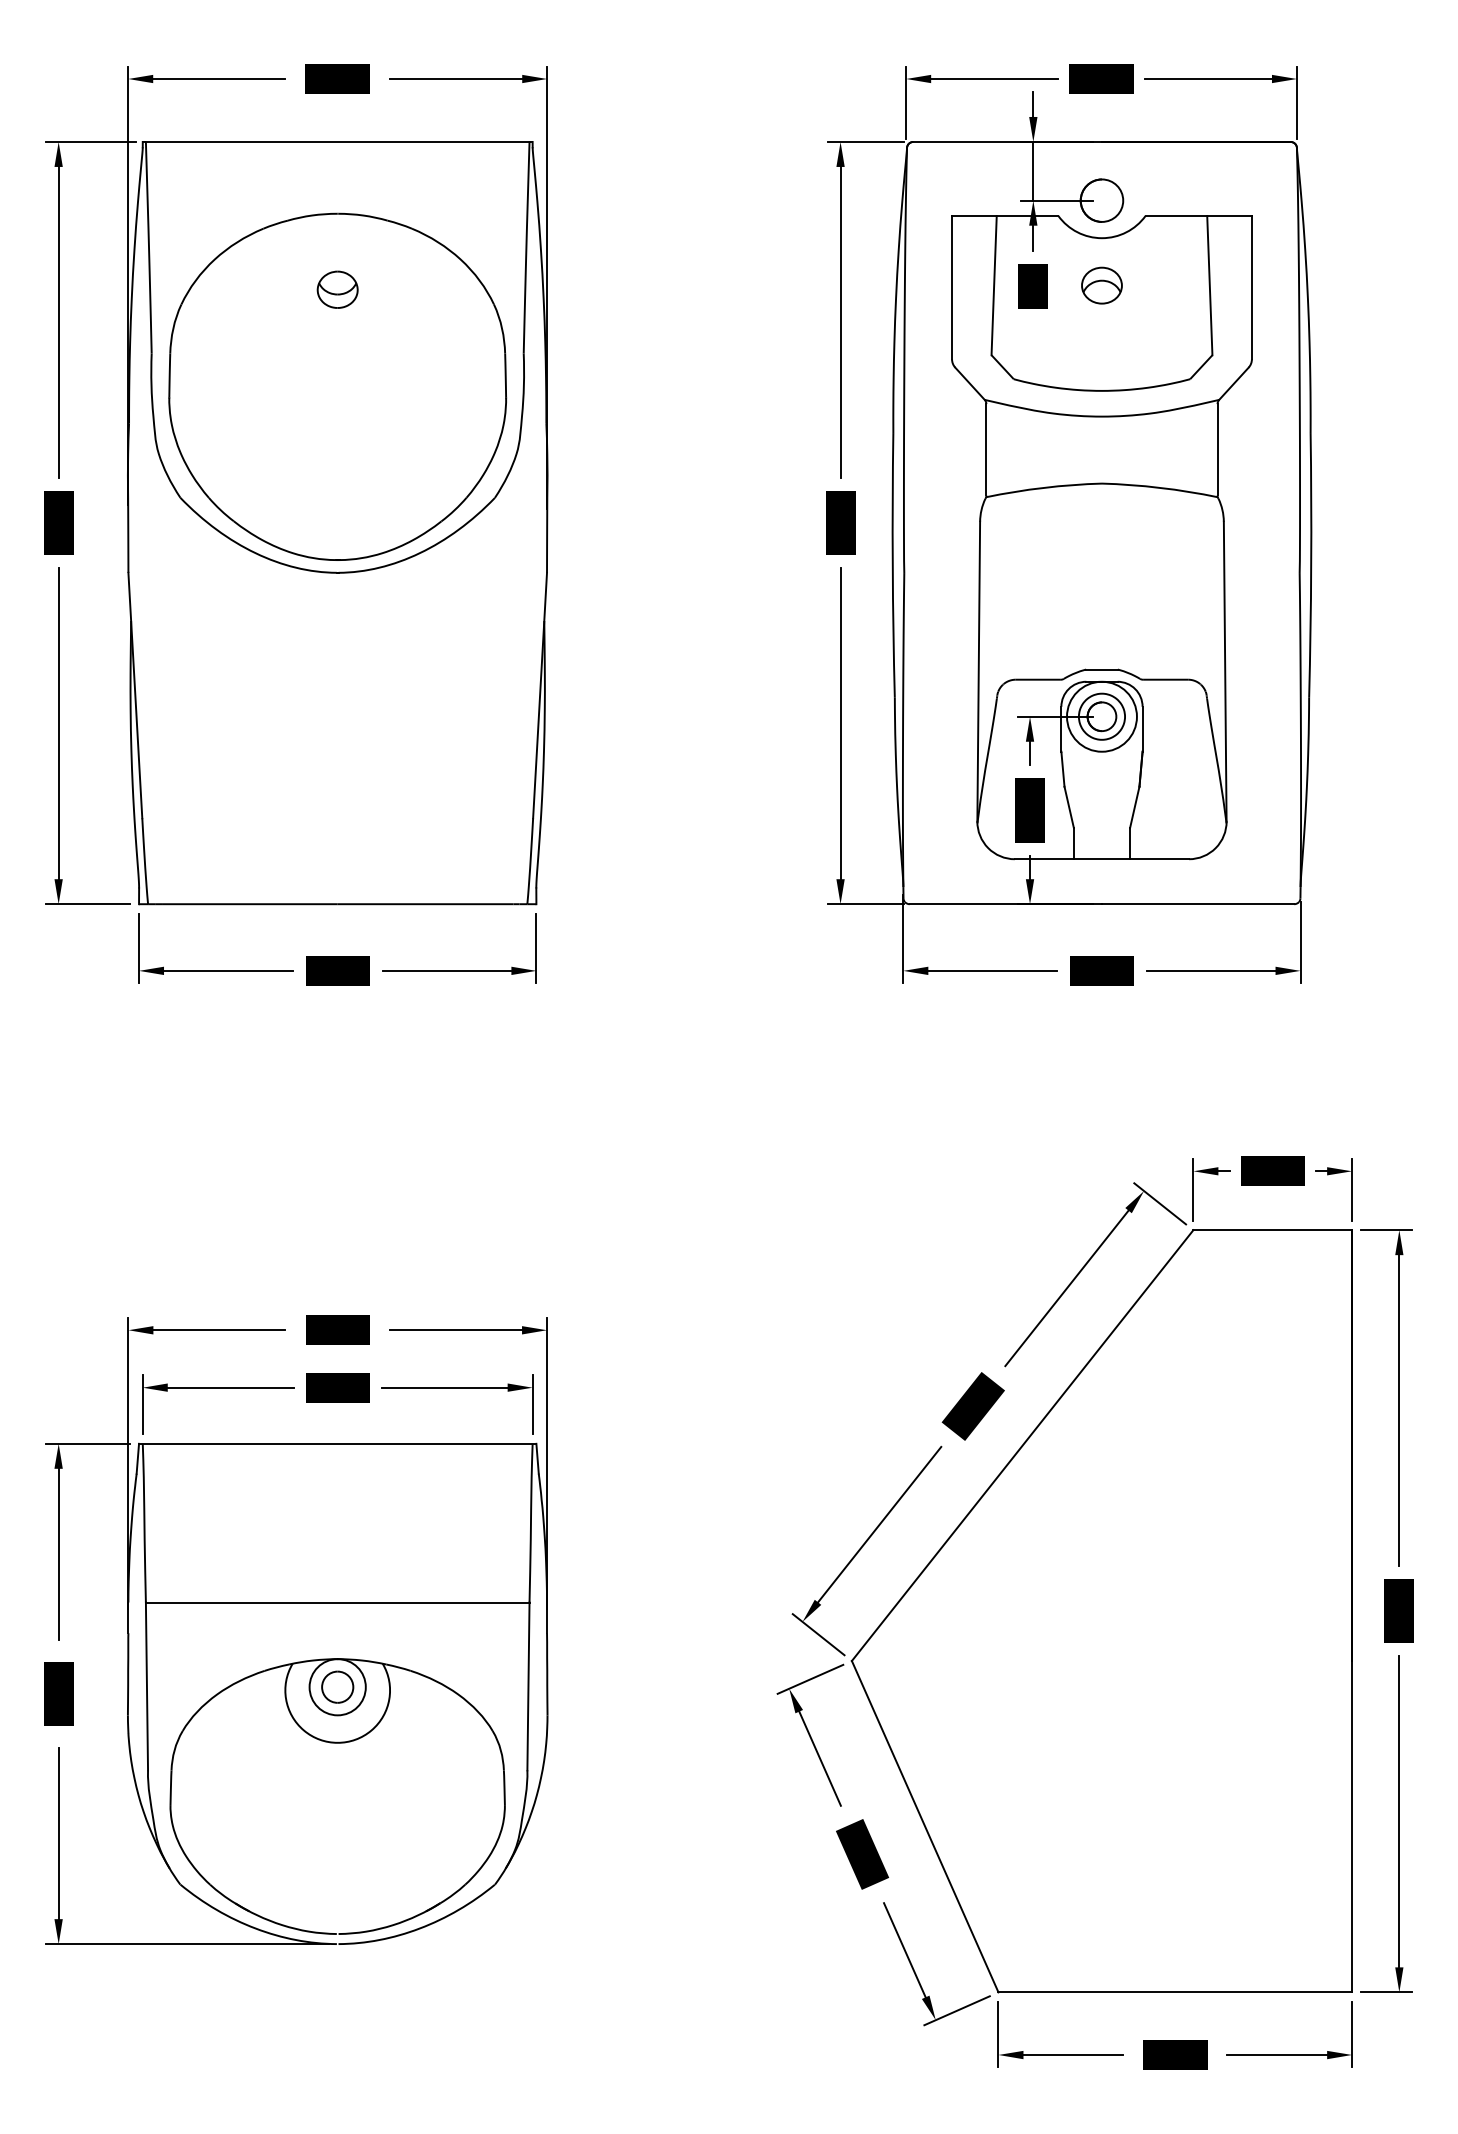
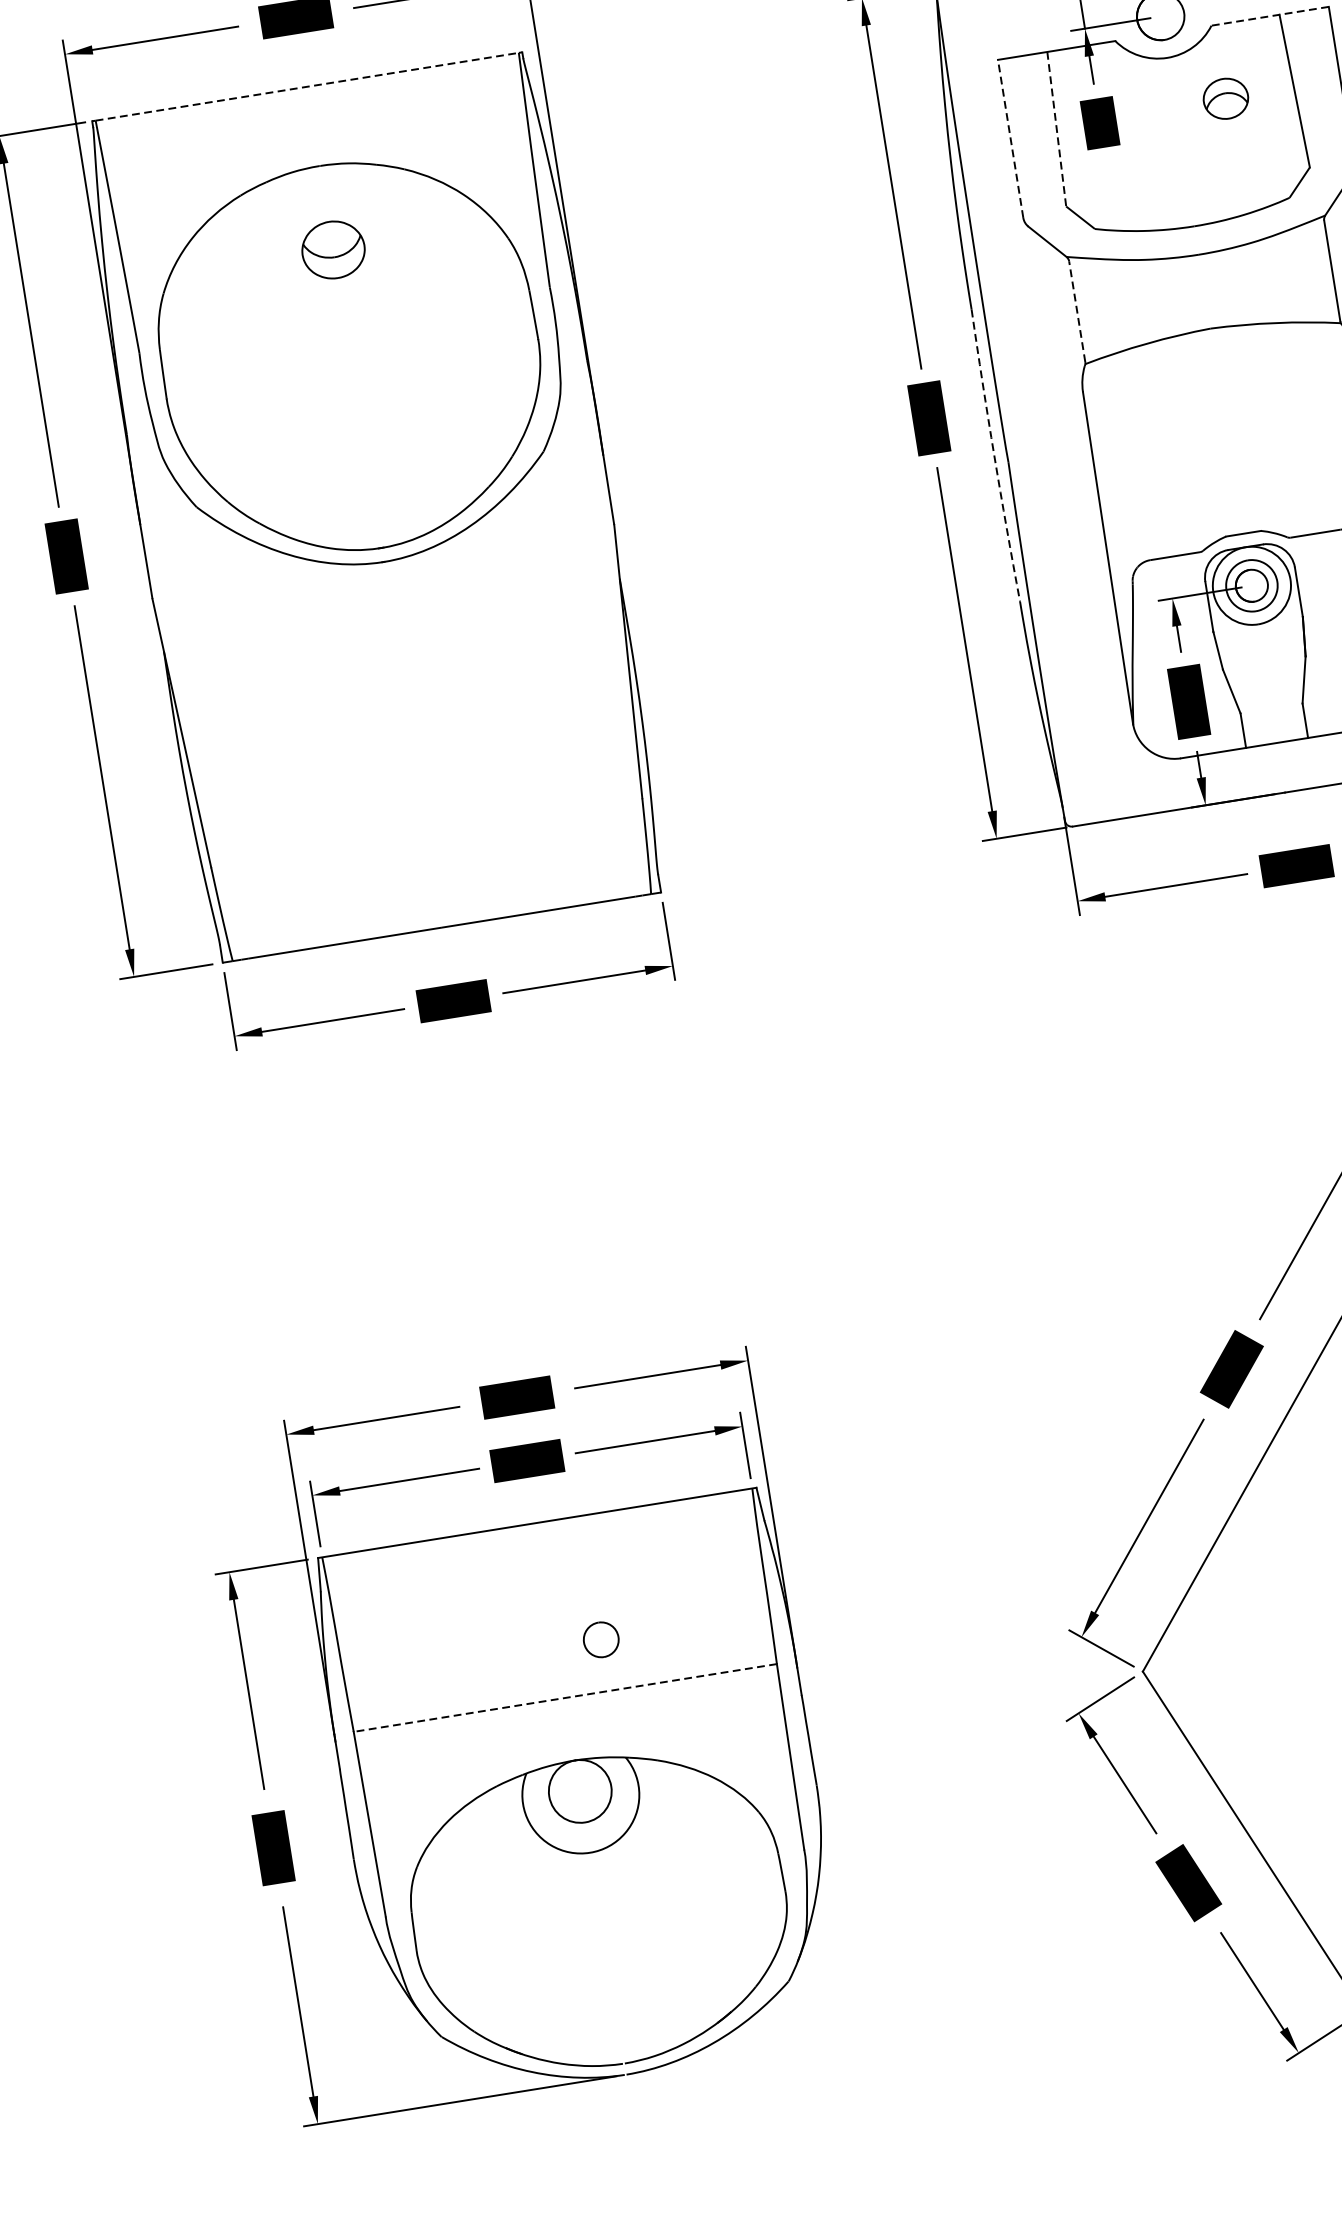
line: (337, 141) -> (306, 86), solid -> dashed
line: (1198, 215) -> (1269, 15), solid -> dashed
line: (994, 285) -> (1057, 129), solid -> dashed
part: (1101, 285) -> (1225, 98), moved
line: (952, 287) -> (1011, 138), solid -> dashed
part: (337, 289) -> (333, 249), size x1.4
line: (986, 449) -> (1077, 311), solid -> dashed
arc: (892, 565) -> (994, 455), solid -> dashed
line: (337, 1602) -> (565, 1697), solid -> dashed
part: (337, 1686) -> (600, 1639), moved

